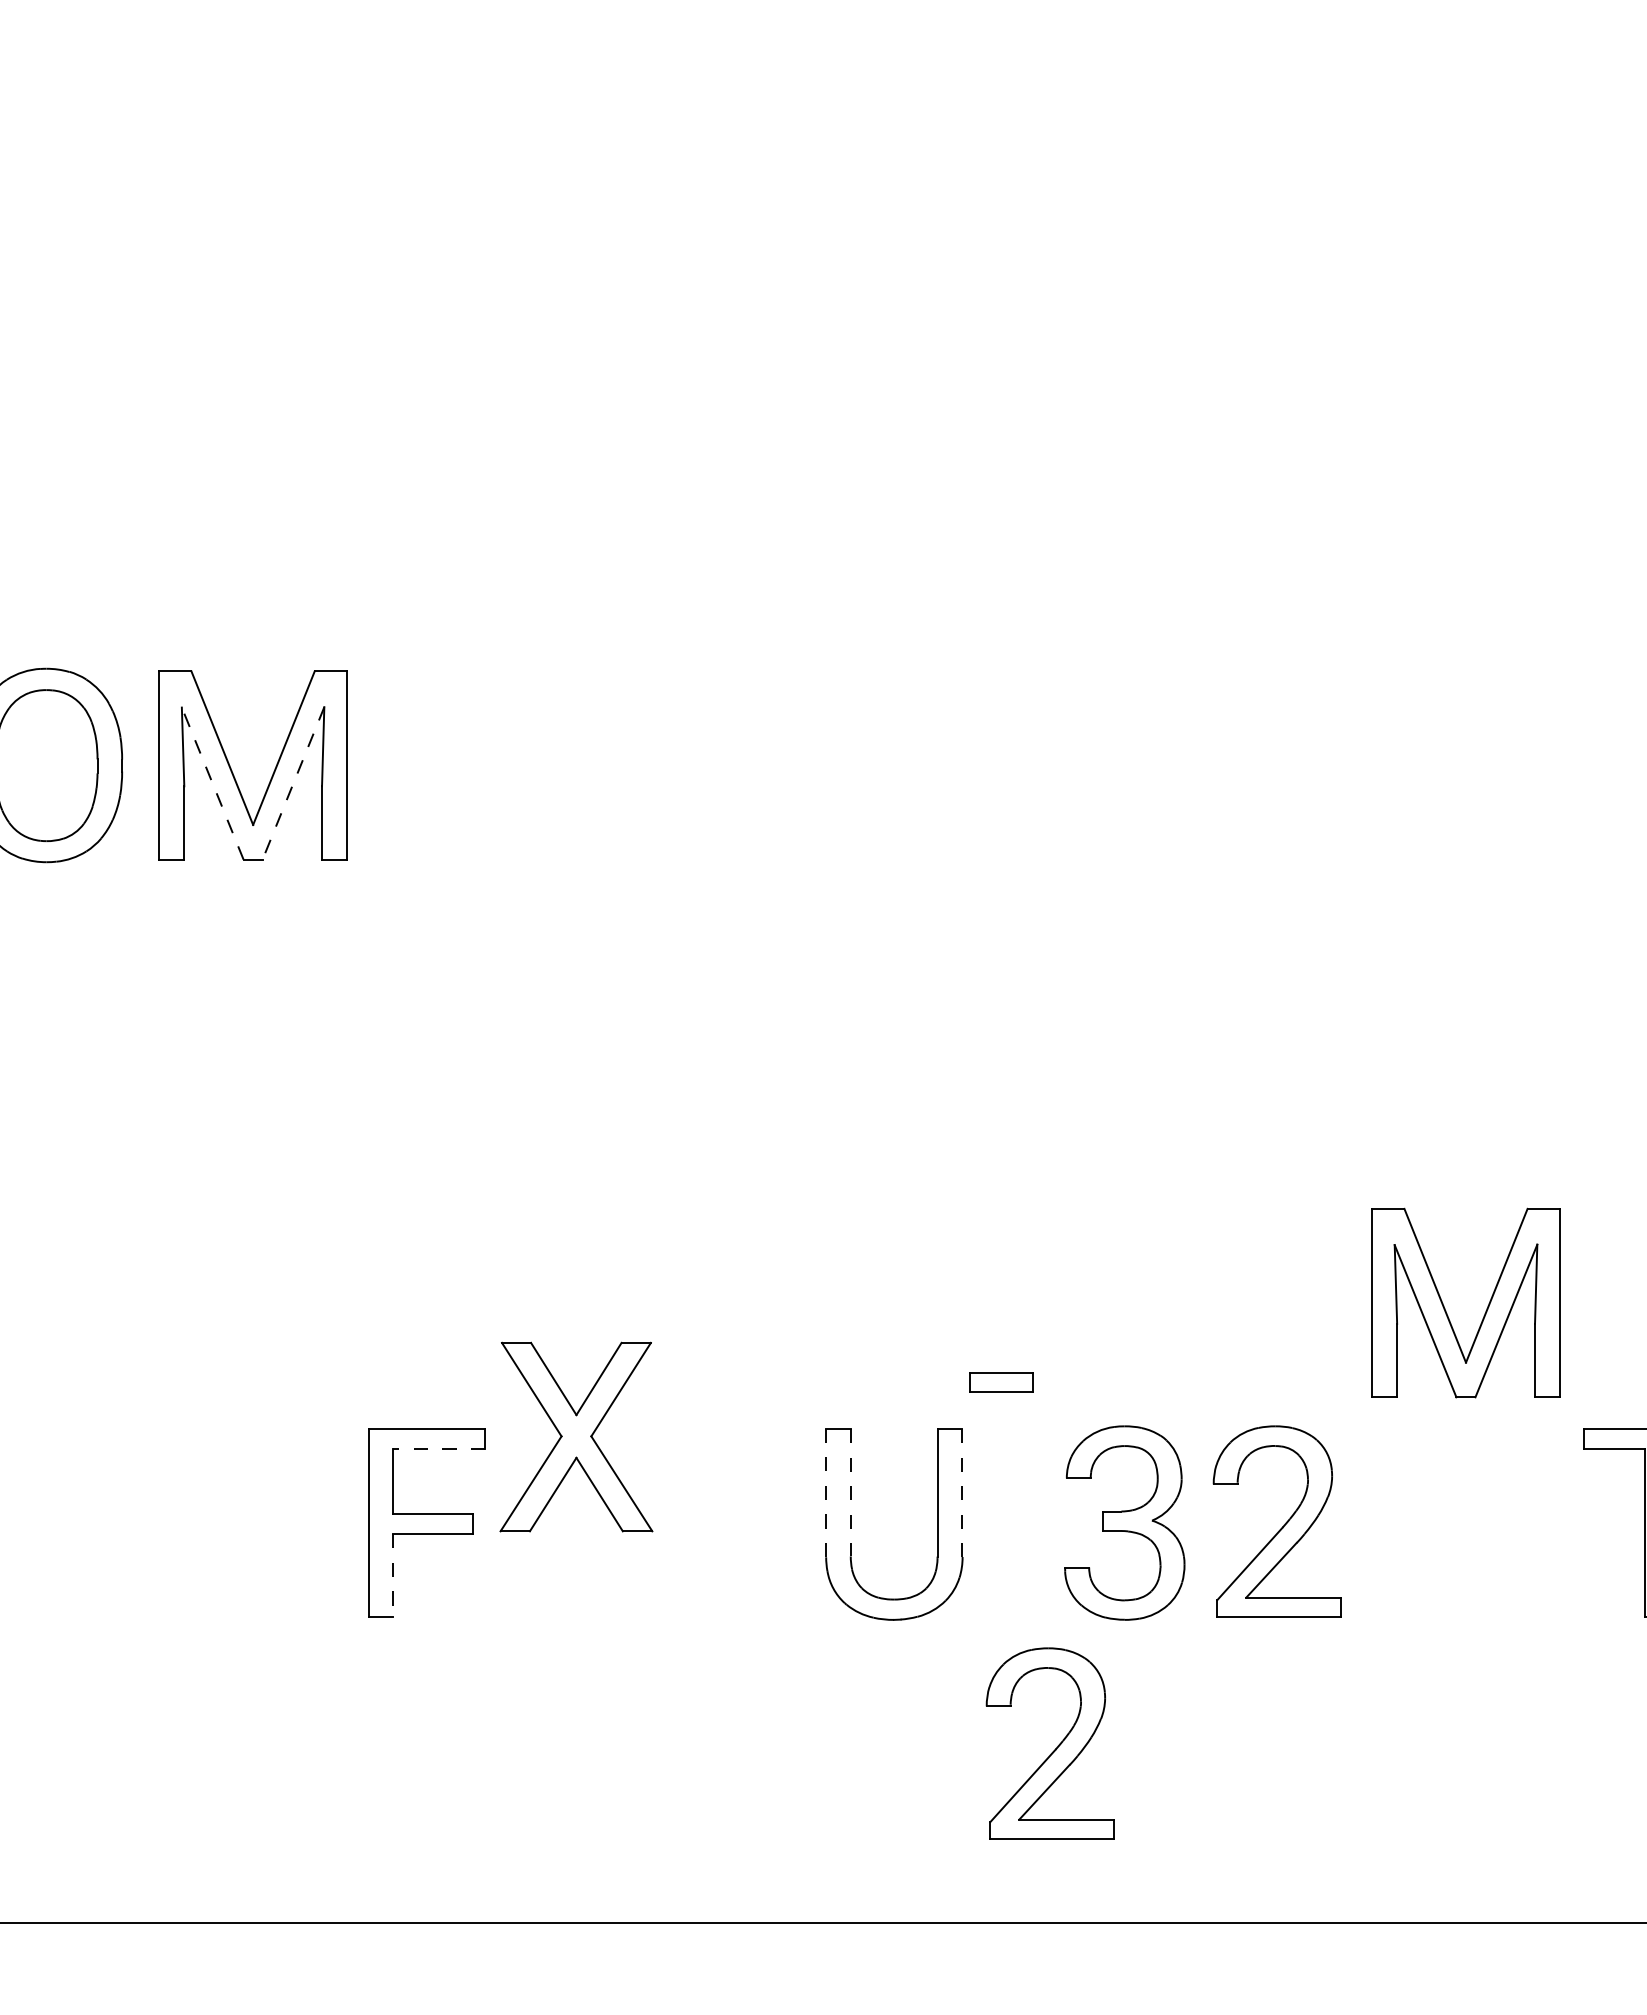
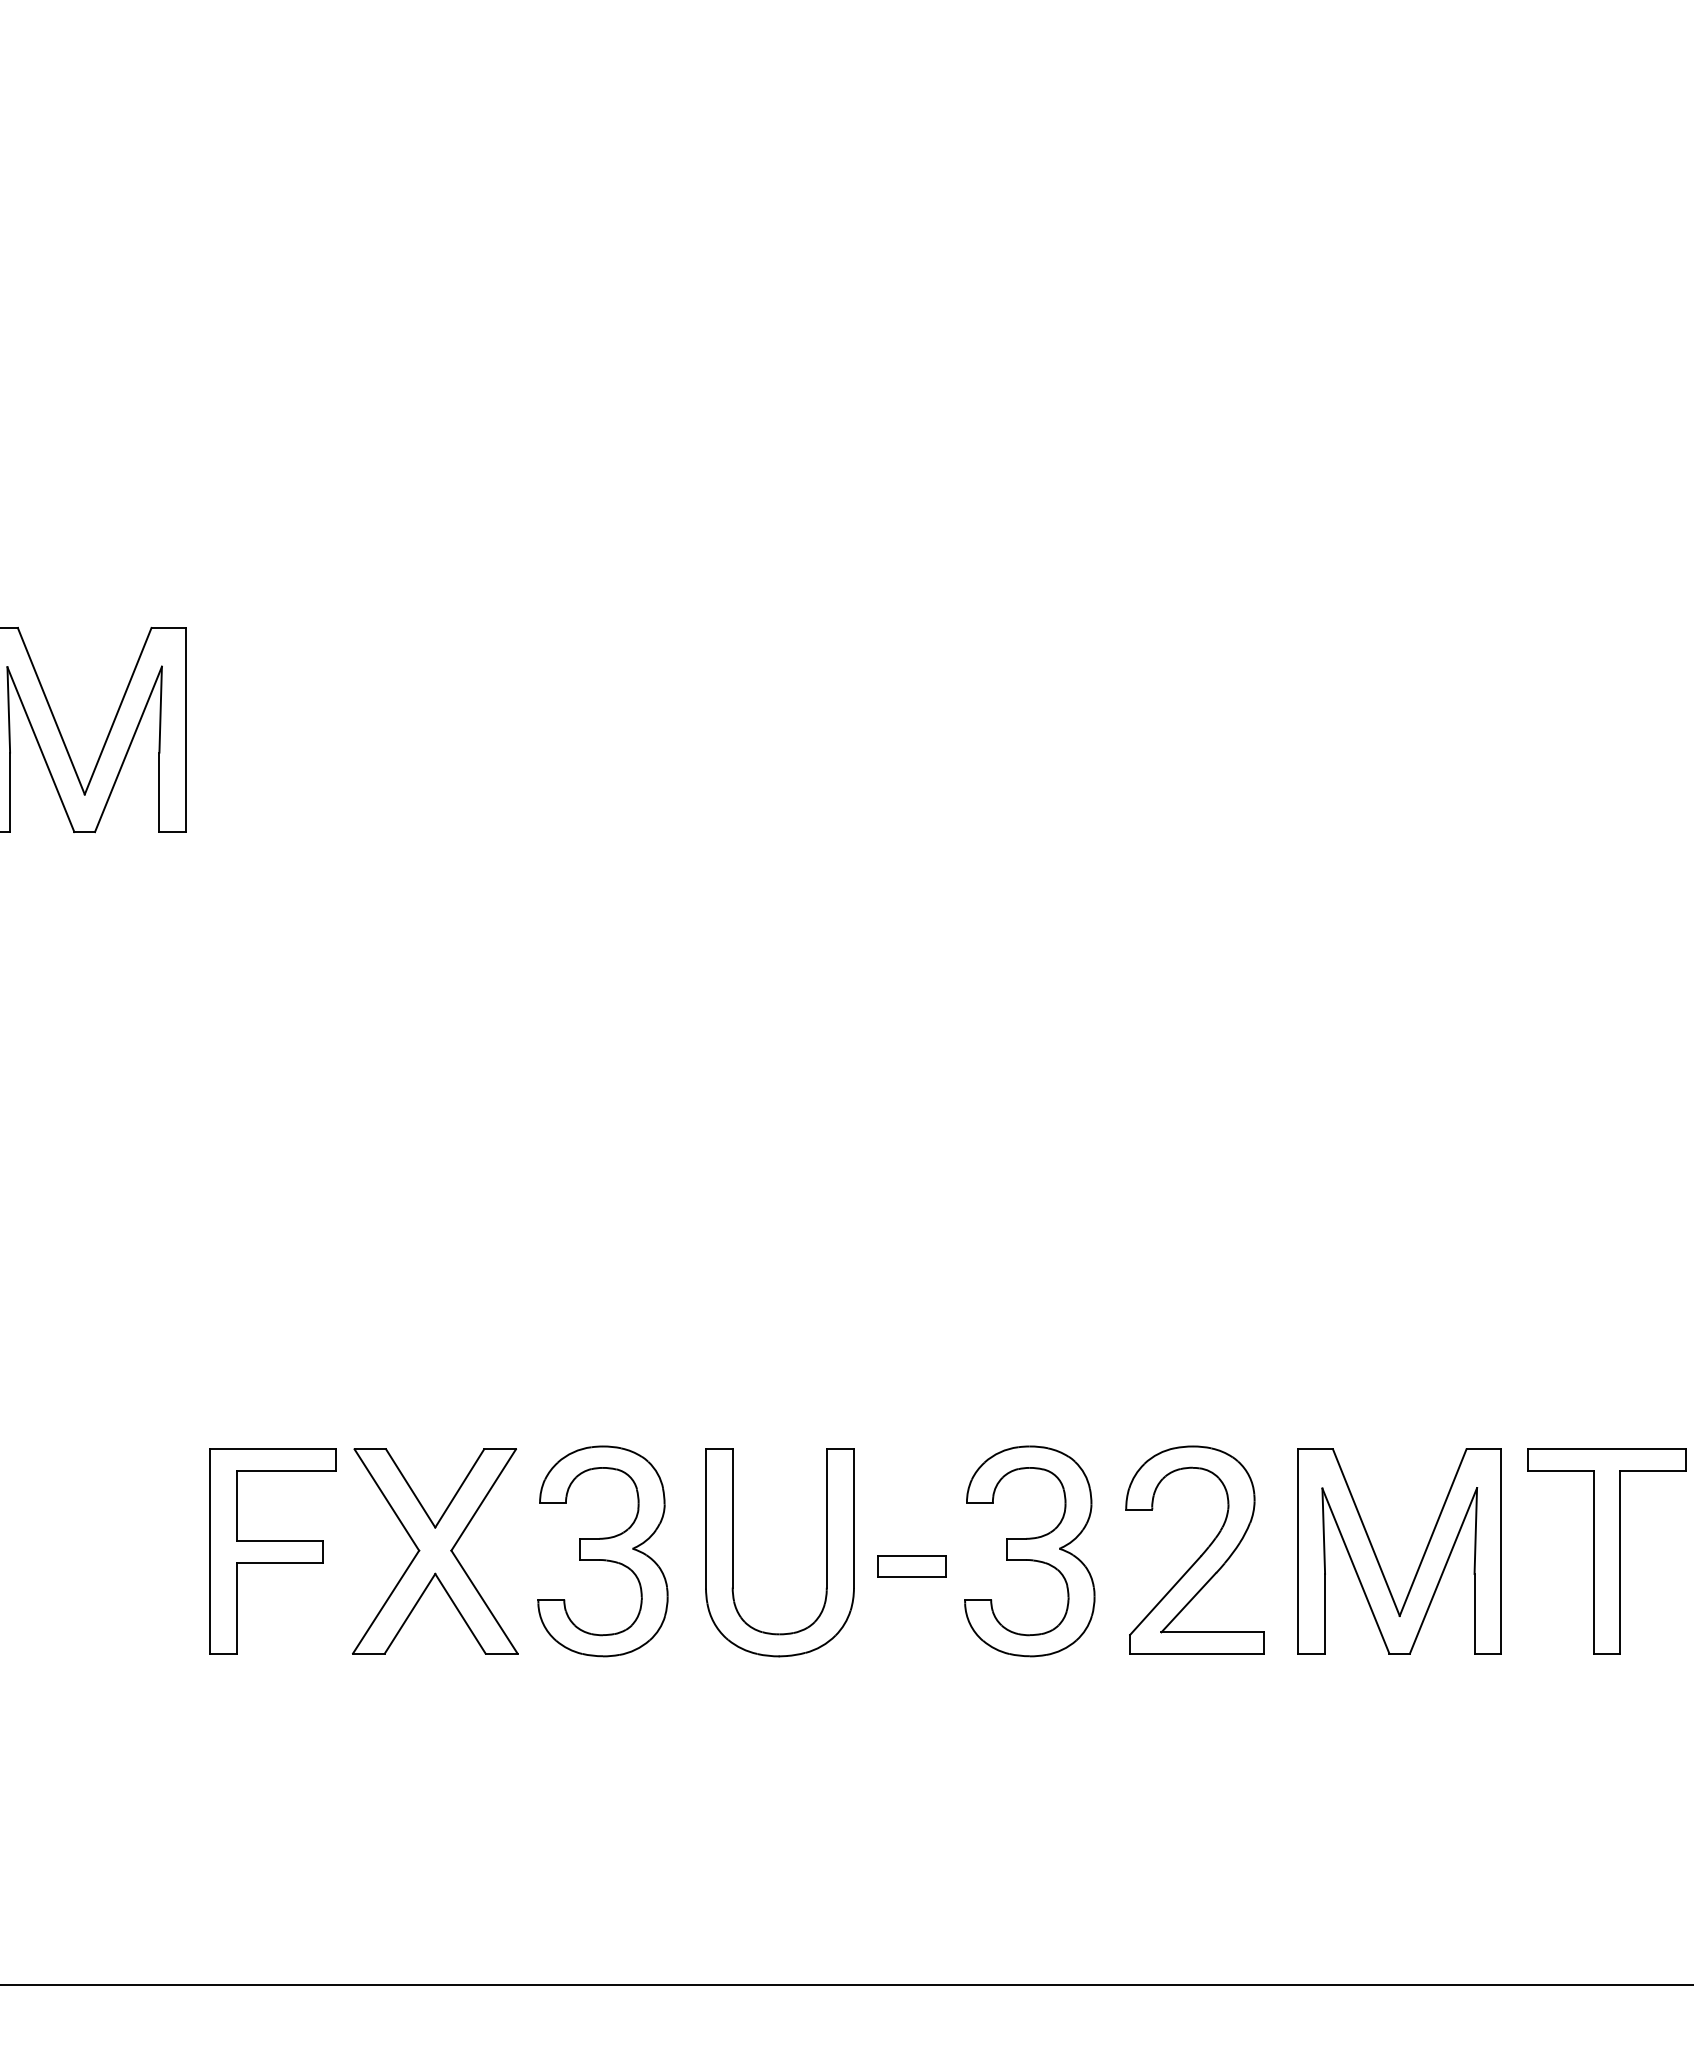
line: (212, 783) -> (40, 749), dashed -> solid
line: (293, 783) -> (128, 749), dashed -> solid
part: (1446, 1310) -> (1378, 1559), moved
part: (1001, 1382) -> (912, 1567), moved
part: (576, 1436) -> (435, 1550), moved
line: (439, 1449) -> (286, 1471), dashed -> solid
line: (826, 1492) -> (706, 1518), dashed -> solid
line: (850, 1492) -> (732, 1518), dashed -> solid
line: (962, 1493) -> (853, 1519), dashed -> solid
part: (730, 1522) -> (602, 1550), added
line: (393, 1575) -> (236, 1608), dashed -> solid
part: (1055, 1748) -> (954, 1795), removed

